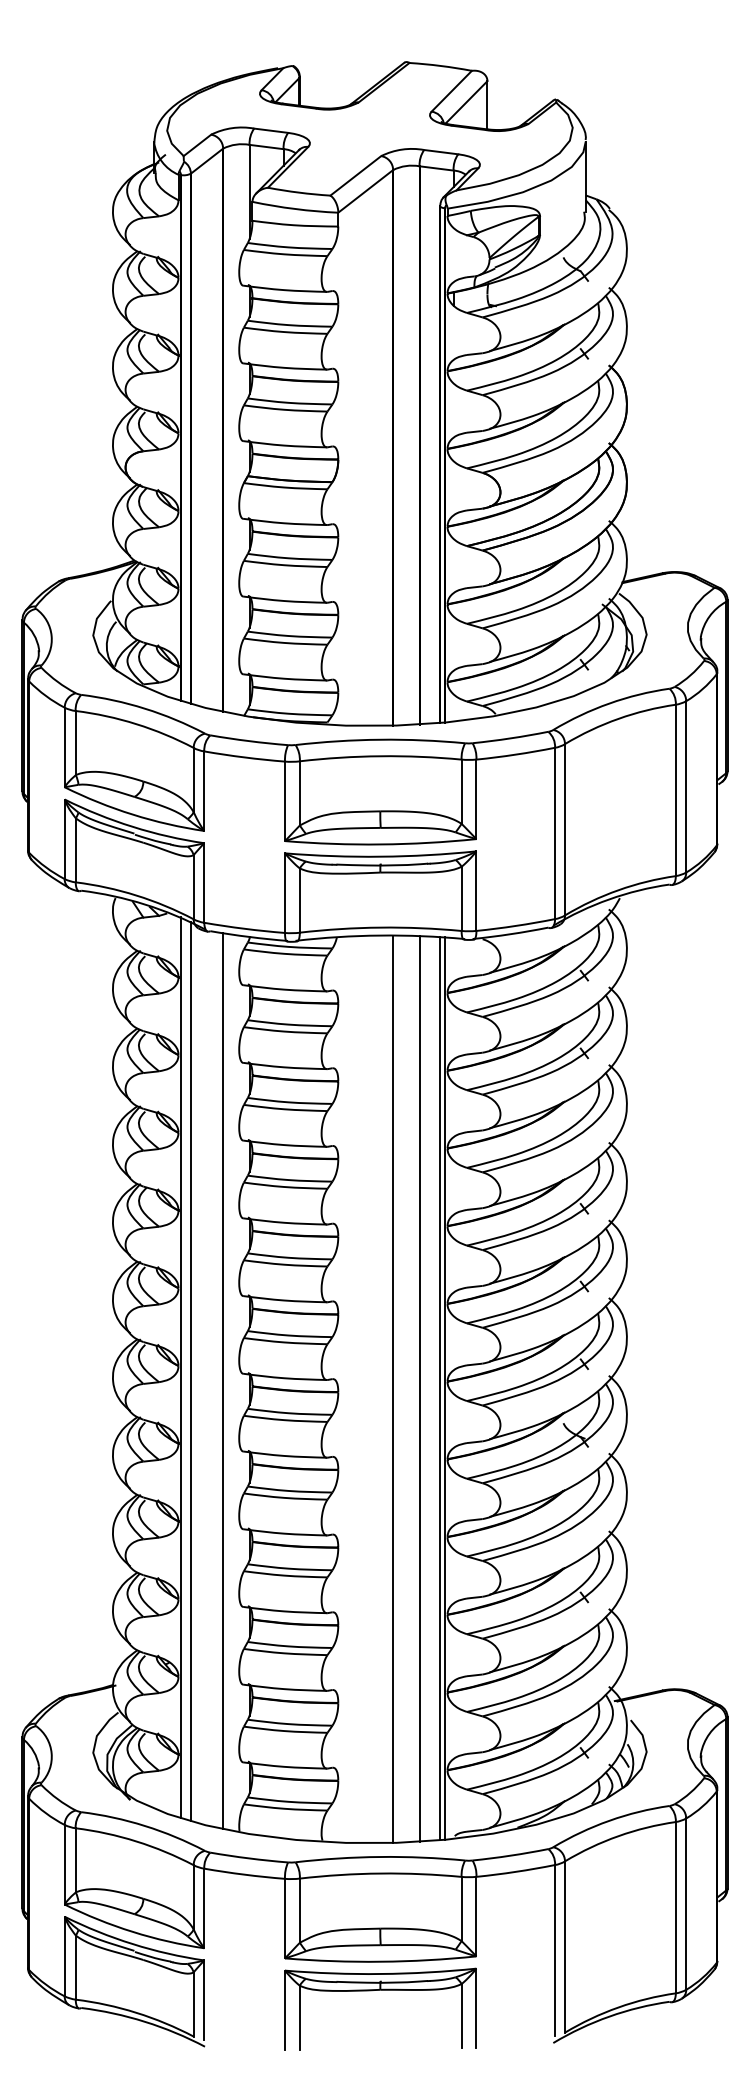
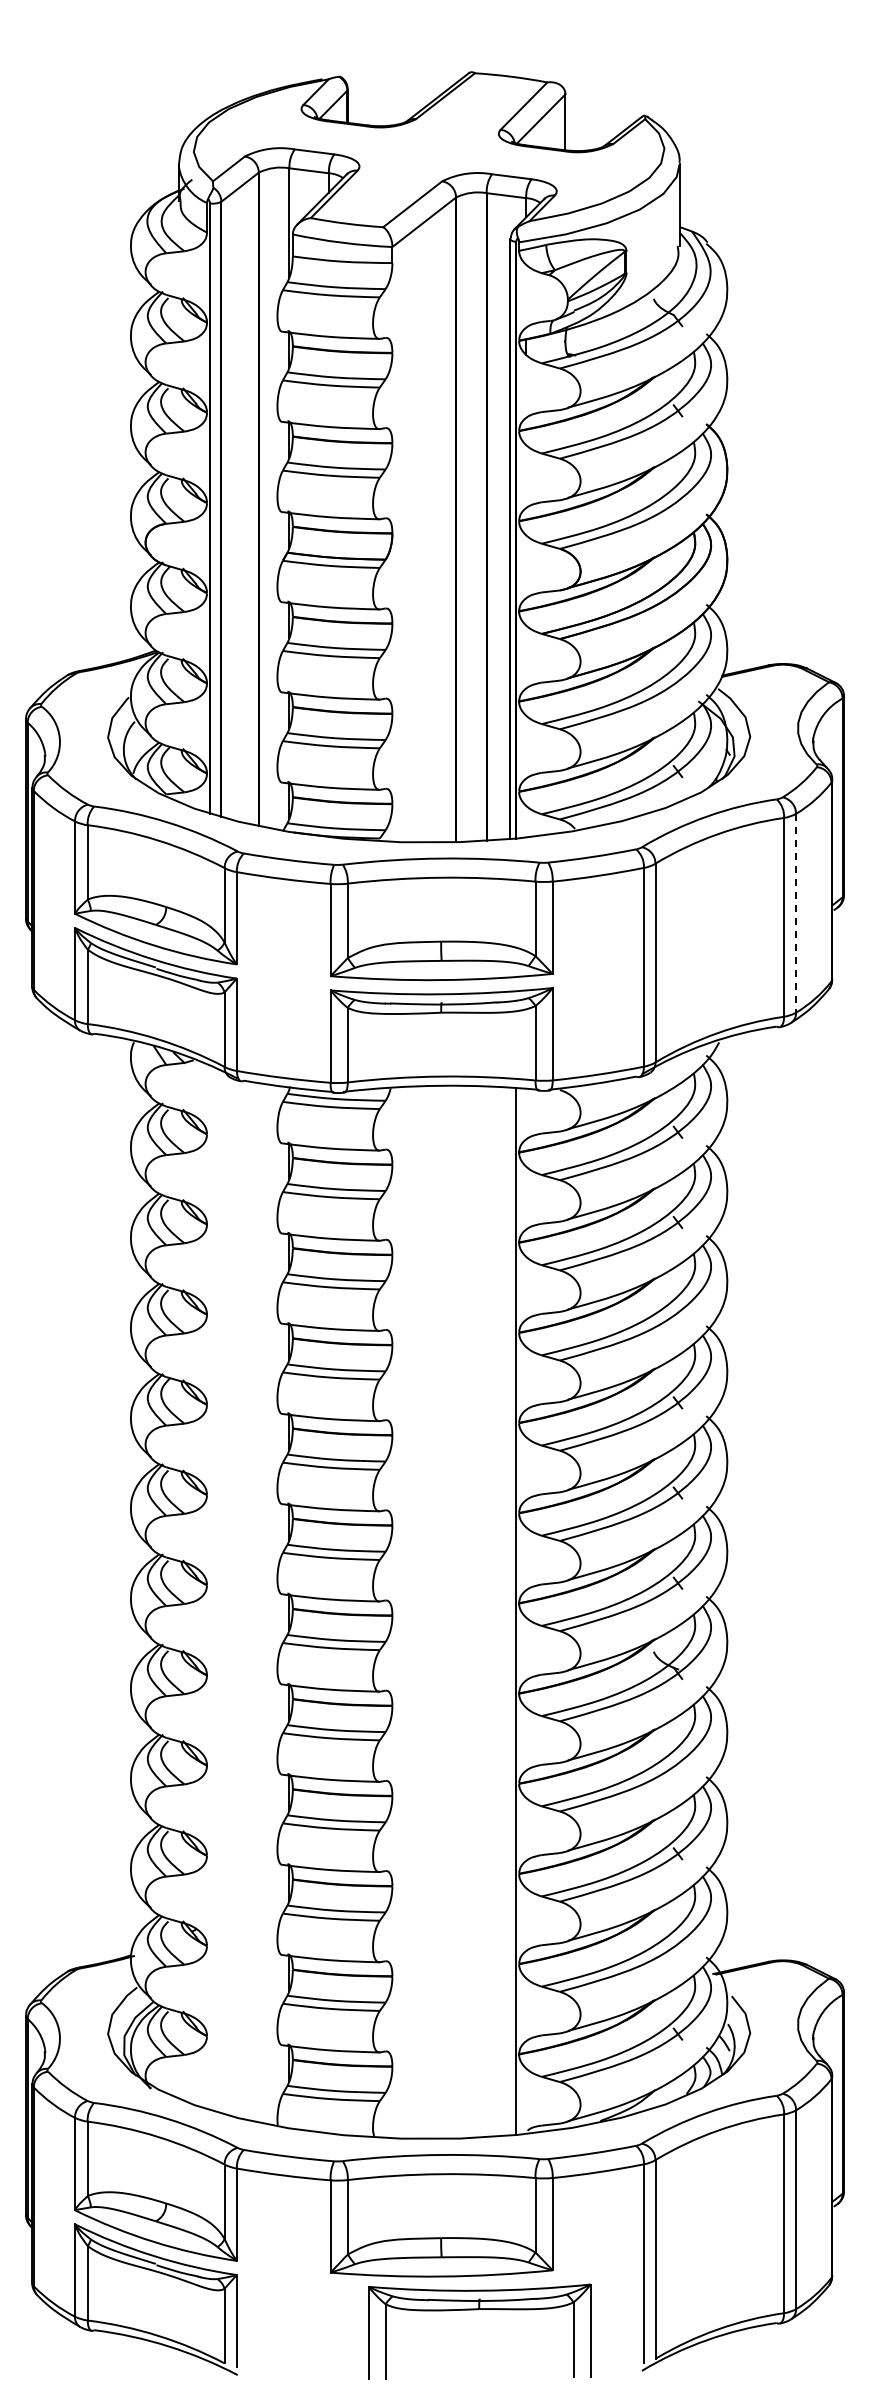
line: (686, 787) -> (796, 913), solid -> dashed
line: (180, 1367) -> (209, 1587), removed
line: (191, 1371) -> (221, 1591), removed
line: (222, 1380) -> (258, 1602), removed
line: (393, 1388) -> (456, 1611), removed
line: (419, 1388) -> (486, 1611), removed
line: (440, 1388) -> (510, 1611), removed
part: (378, 1991) -> (477, 2310), moved

